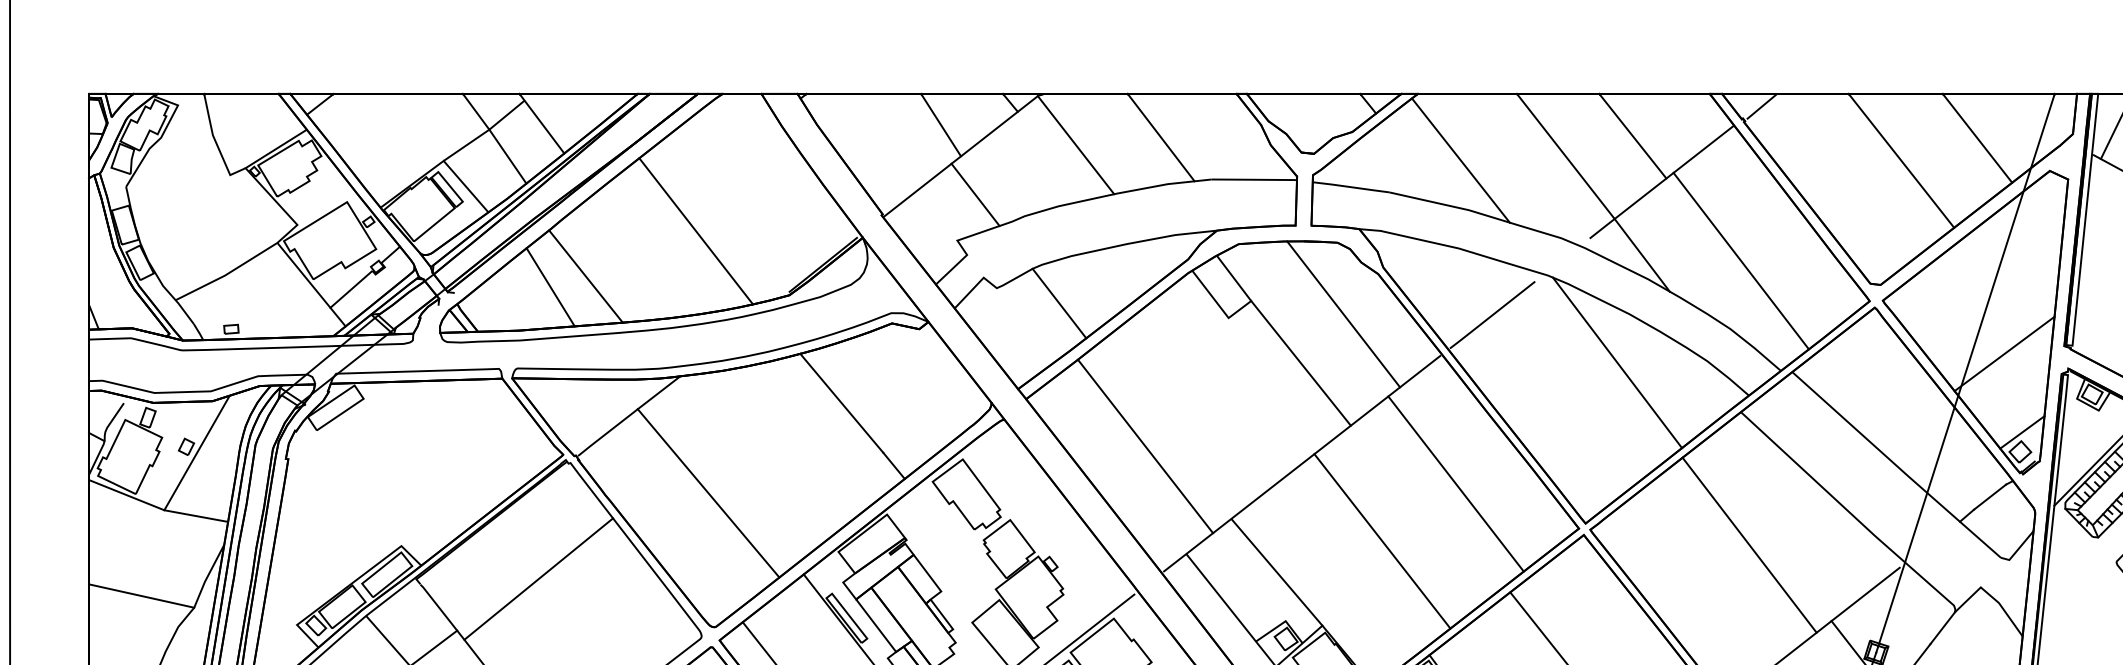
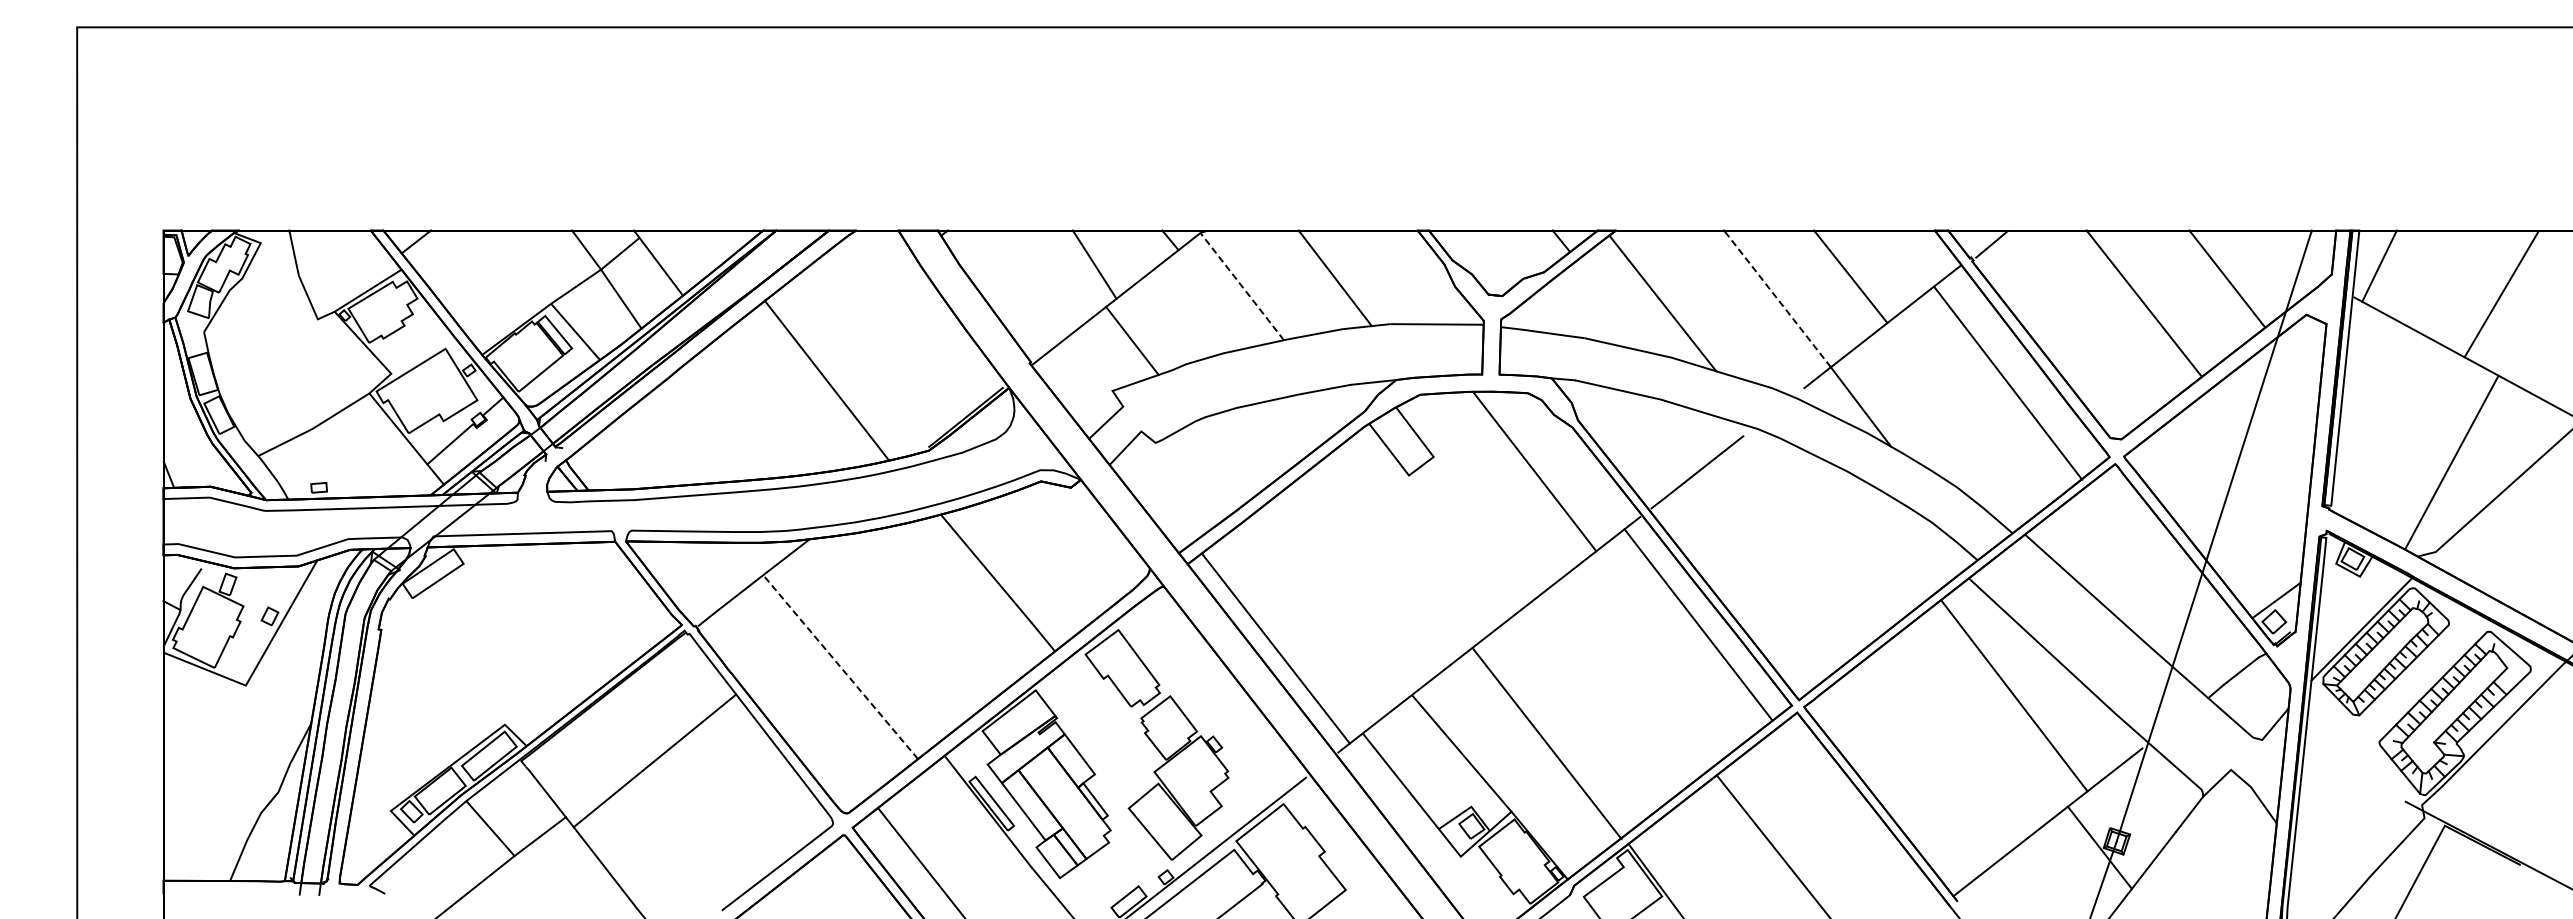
line: (1076, 145) -> (1242, 286), solid -> dashed
line: (1565, 156) -> (1777, 298), solid -> dashed
line: (1741, 260) -> (2008, 382), moved
line: (585, 275) -> (706, 429), removed
line: (550, 286) -> (667, 441), removed
line: (1058, 303) -> (1223, 459), removed
line: (2004, 353) -> (2256, 514), removed
line: (1300, 362) -> (1487, 524), removed
line: (1617, 362) -> (1833, 524), removed
line: (1144, 446) -> (1275, 648), moved
line: (1456, 483) -> (1698, 624), moved
line: (708, 492) -> (840, 666), solid -> dashed
line: (196, 515) -> (280, 691), removed
line: (1381, 541) -> (1546, 743), moved
line: (1749, 544) -> (2014, 695), moved
line: (141, 596) -> (220, 779), removed

